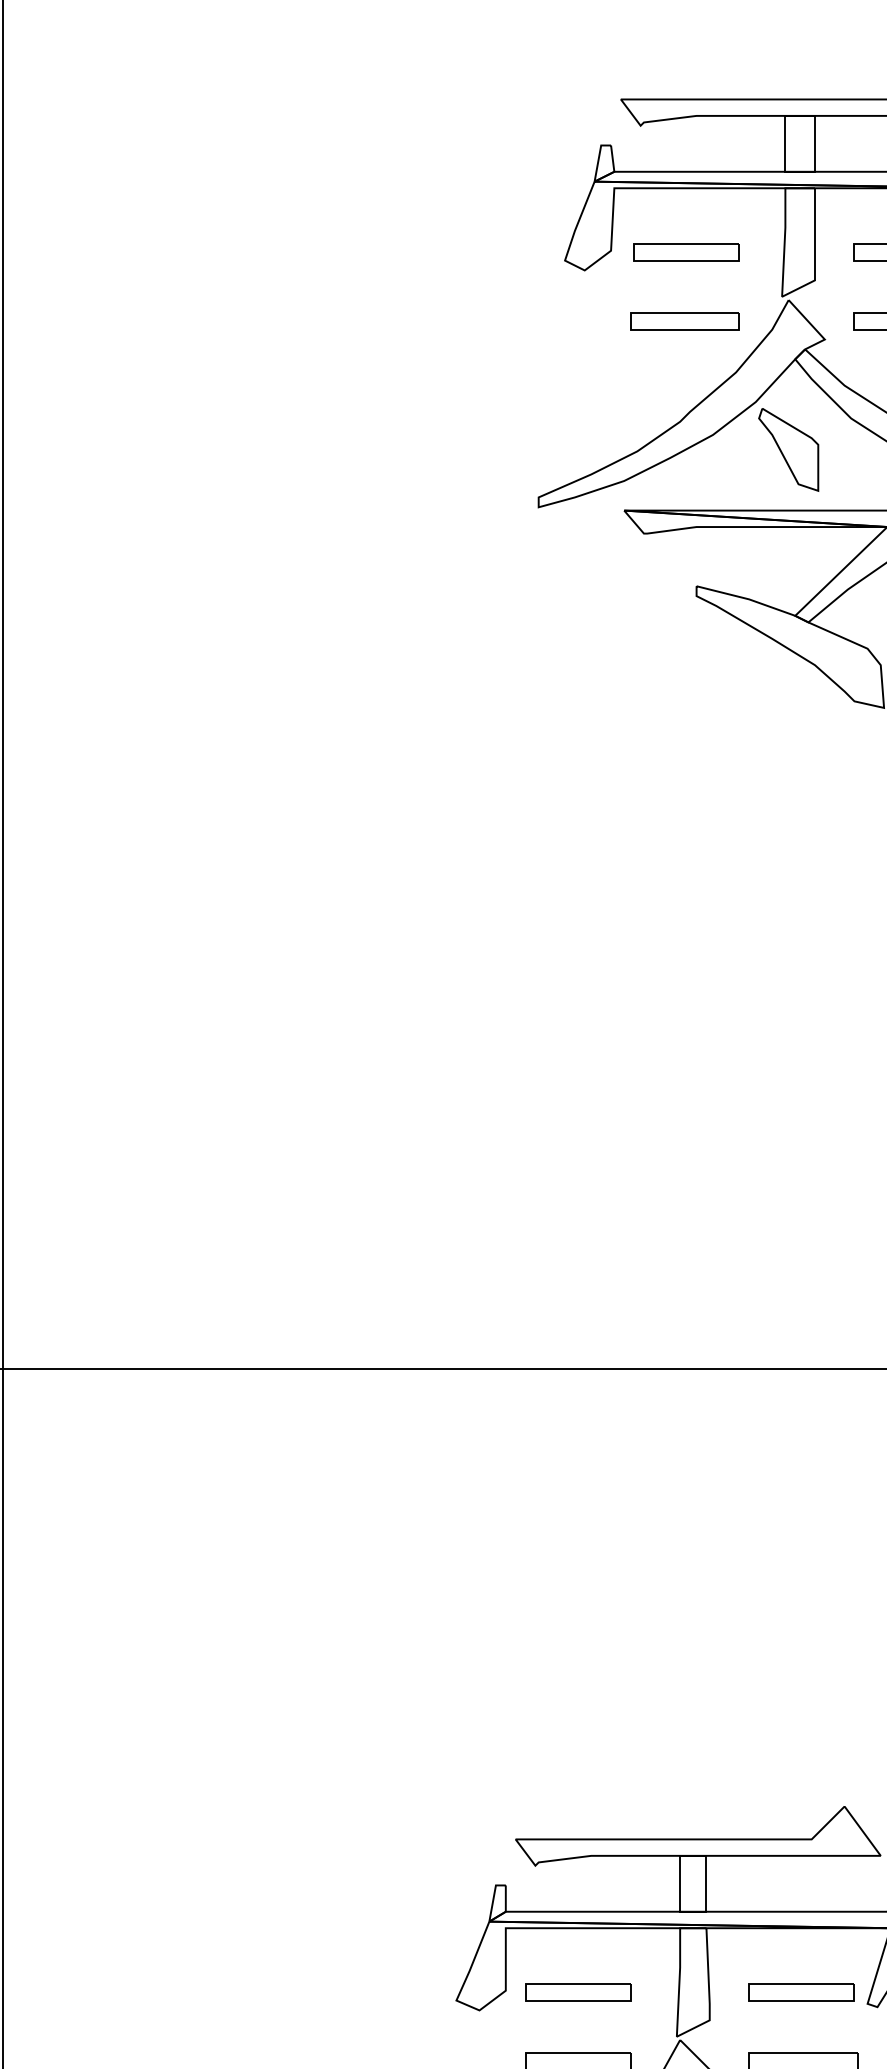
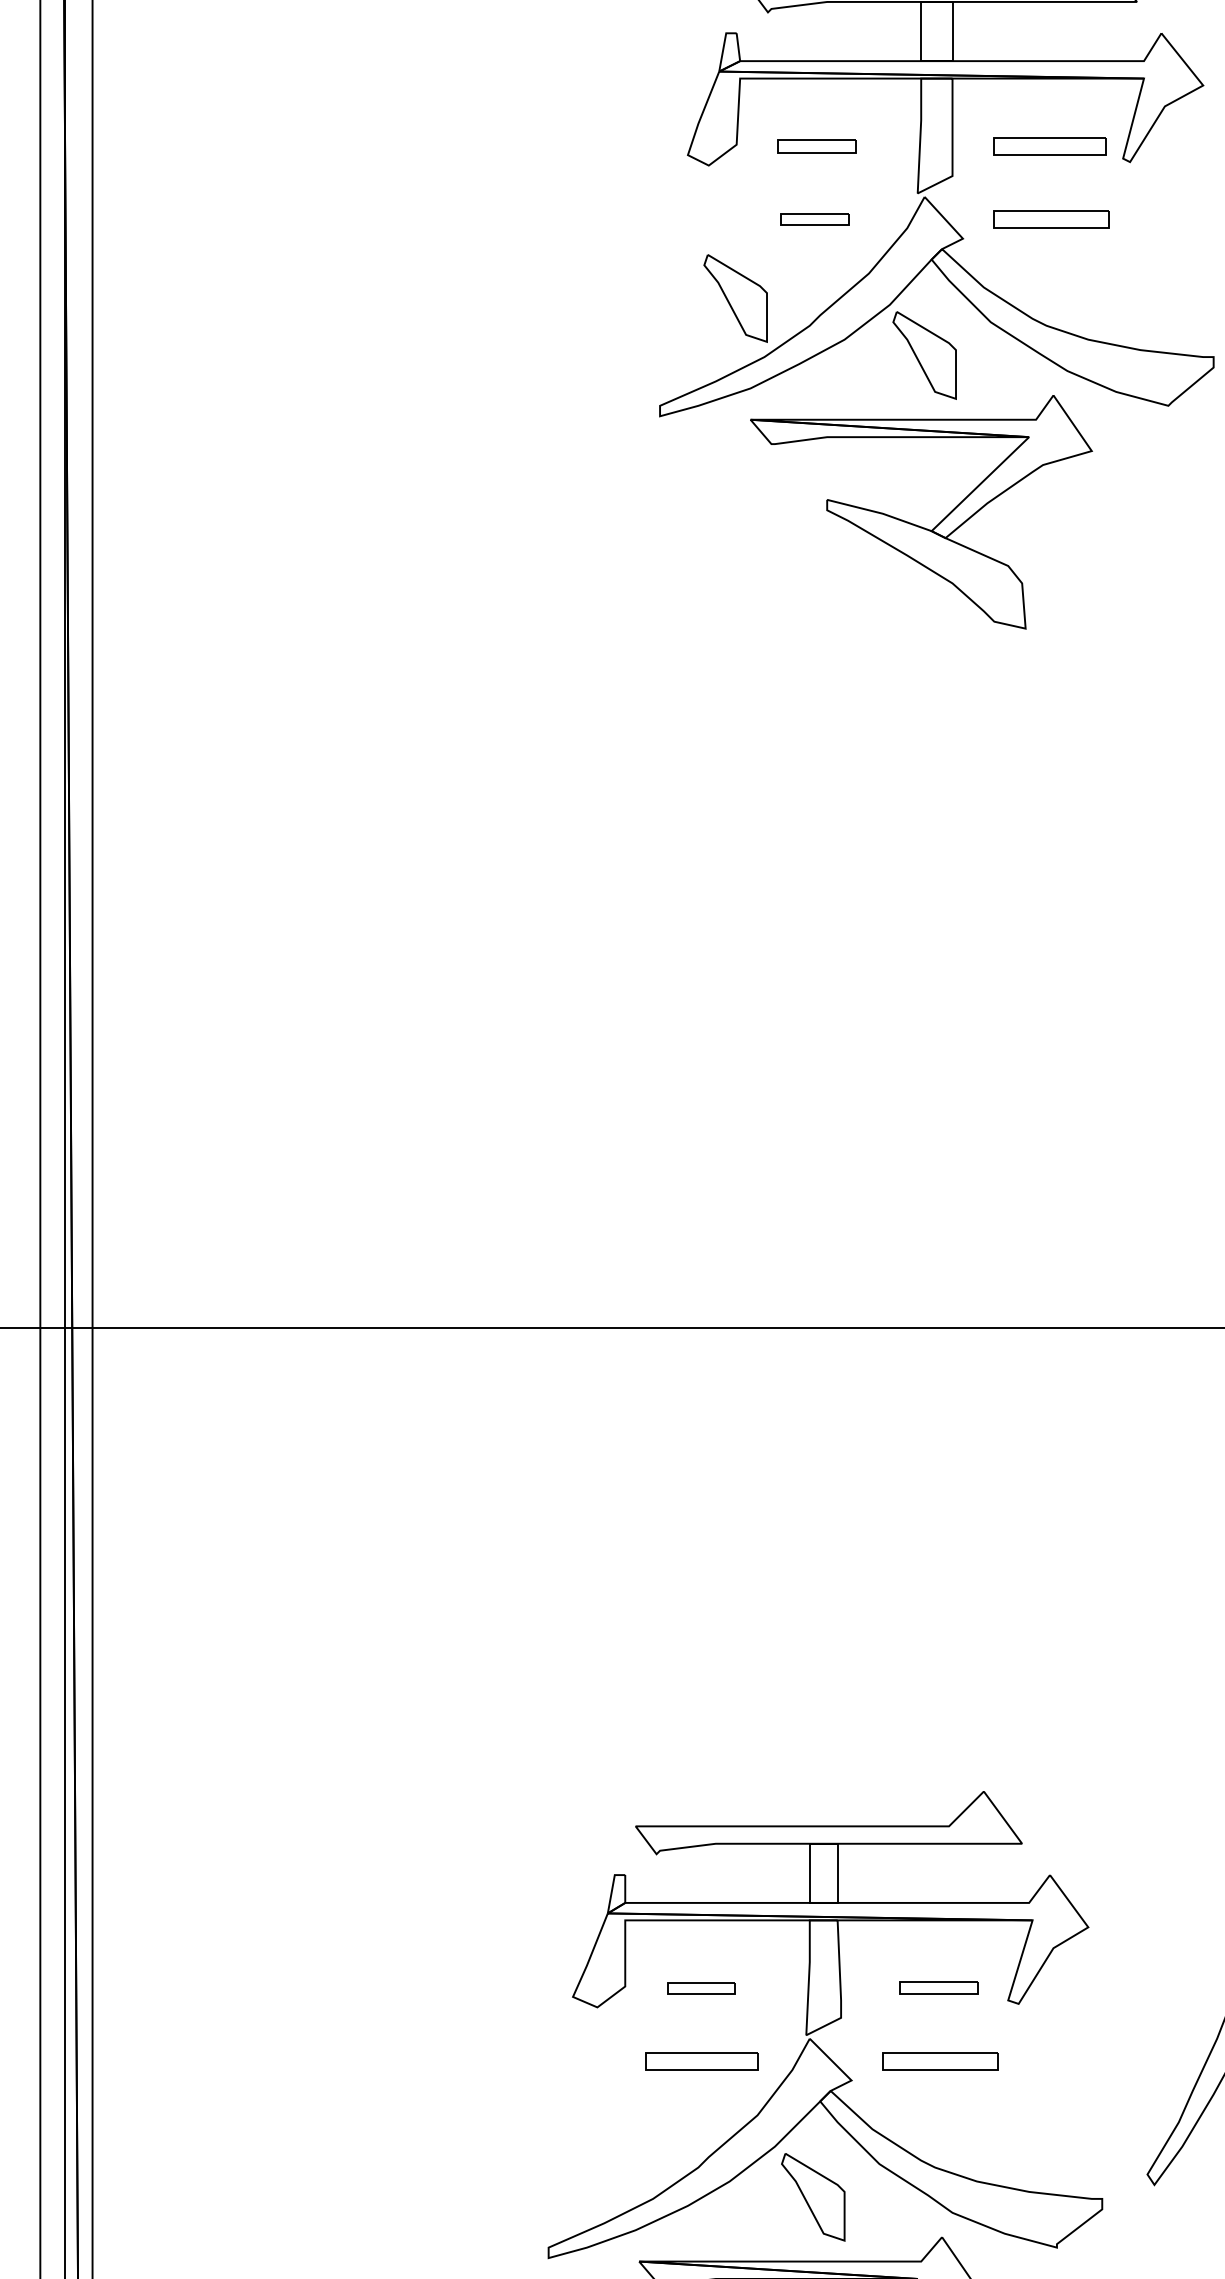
part: (686, 252) -> (816, 146), size x0.7
part: (684, 321) -> (814, 219), size x0.6
part: (609, 396) -> (735, 298), added
part: (577, 1992) -> (701, 1988), size x0.6
part: (801, 1992) -> (938, 1988), size x0.7

